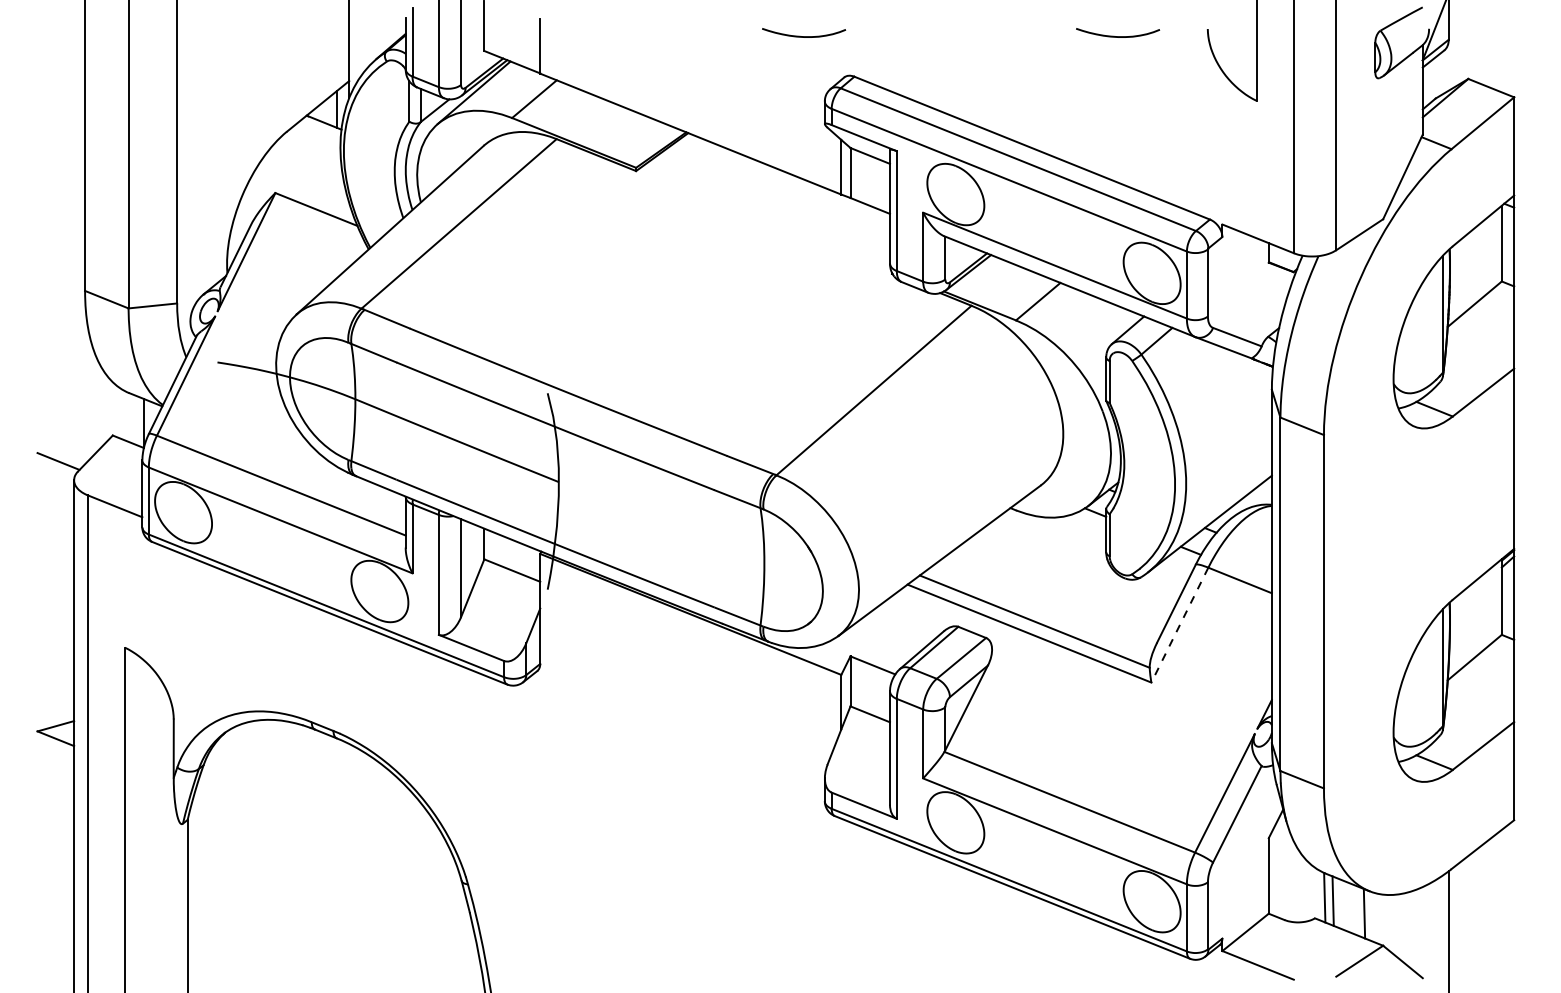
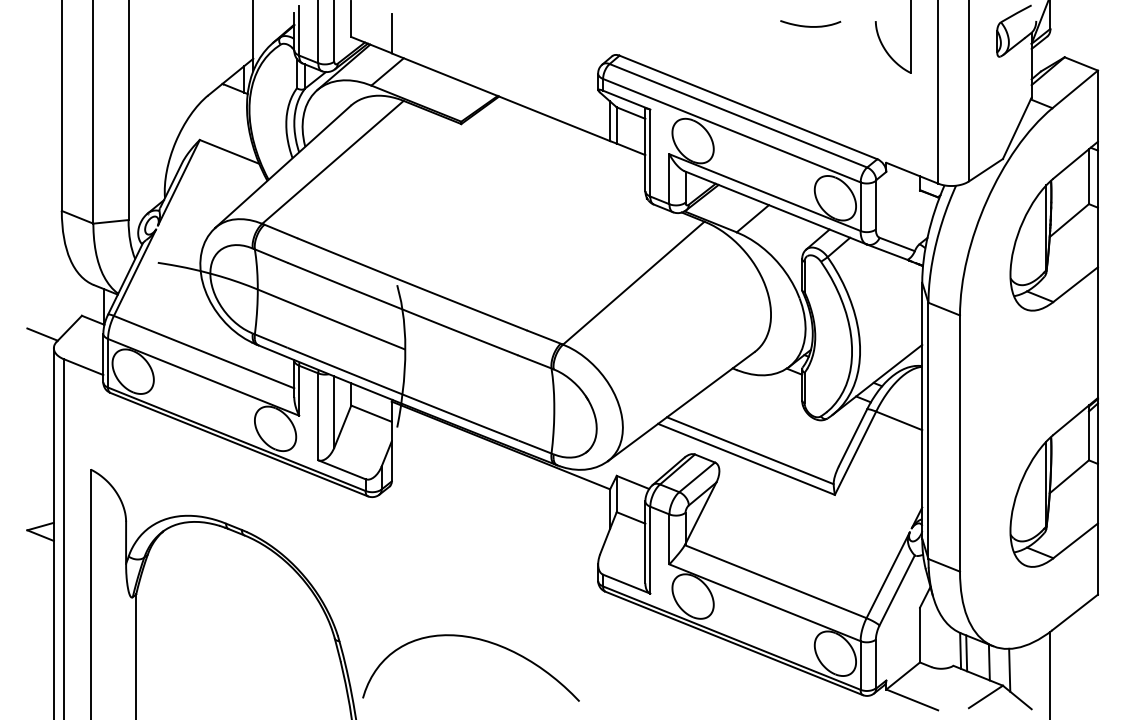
curve: (804, 36) -> (583, 26), removed
line: (1179, 625) -> (855, 453), dashed -> solid
curve: (659, 882) -> (478, 639), added
line: (1392, 924) -> (1009, 670), added

